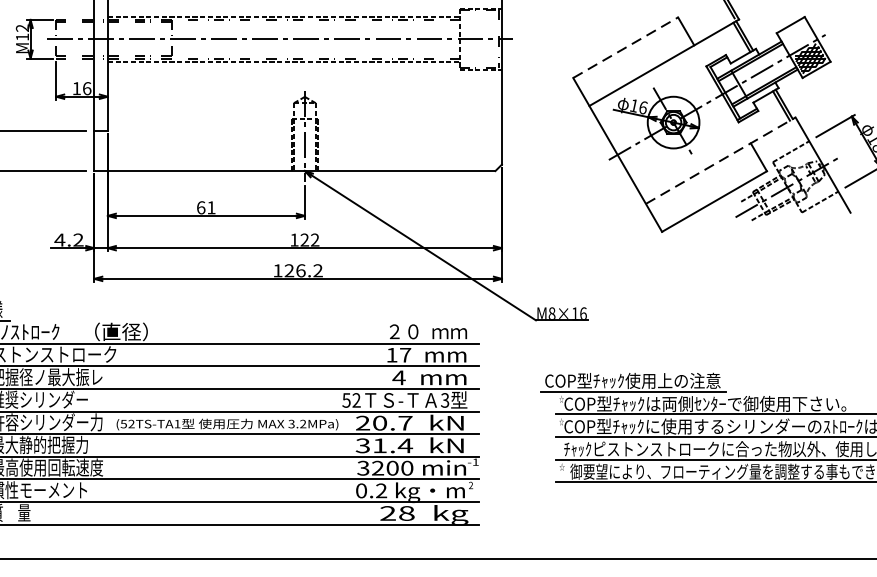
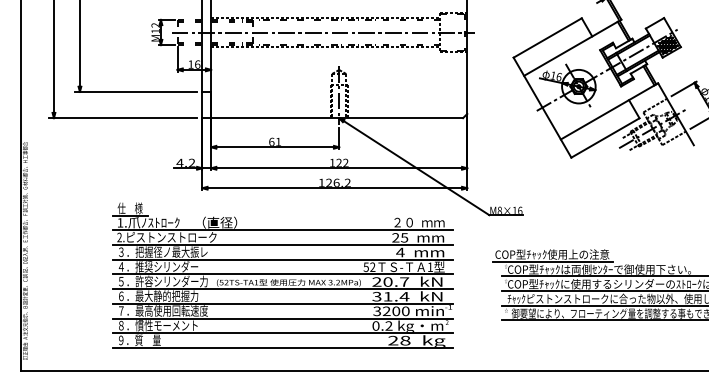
line: (626, 46) -> (548, 37), dashed -> solid
line: (720, 160) -> (609, 111), dashed -> solid
text: (399, 354) -> (400, 237), 17 -> 25
text: (443, 400) -> (429, 267), 3 -> 1

